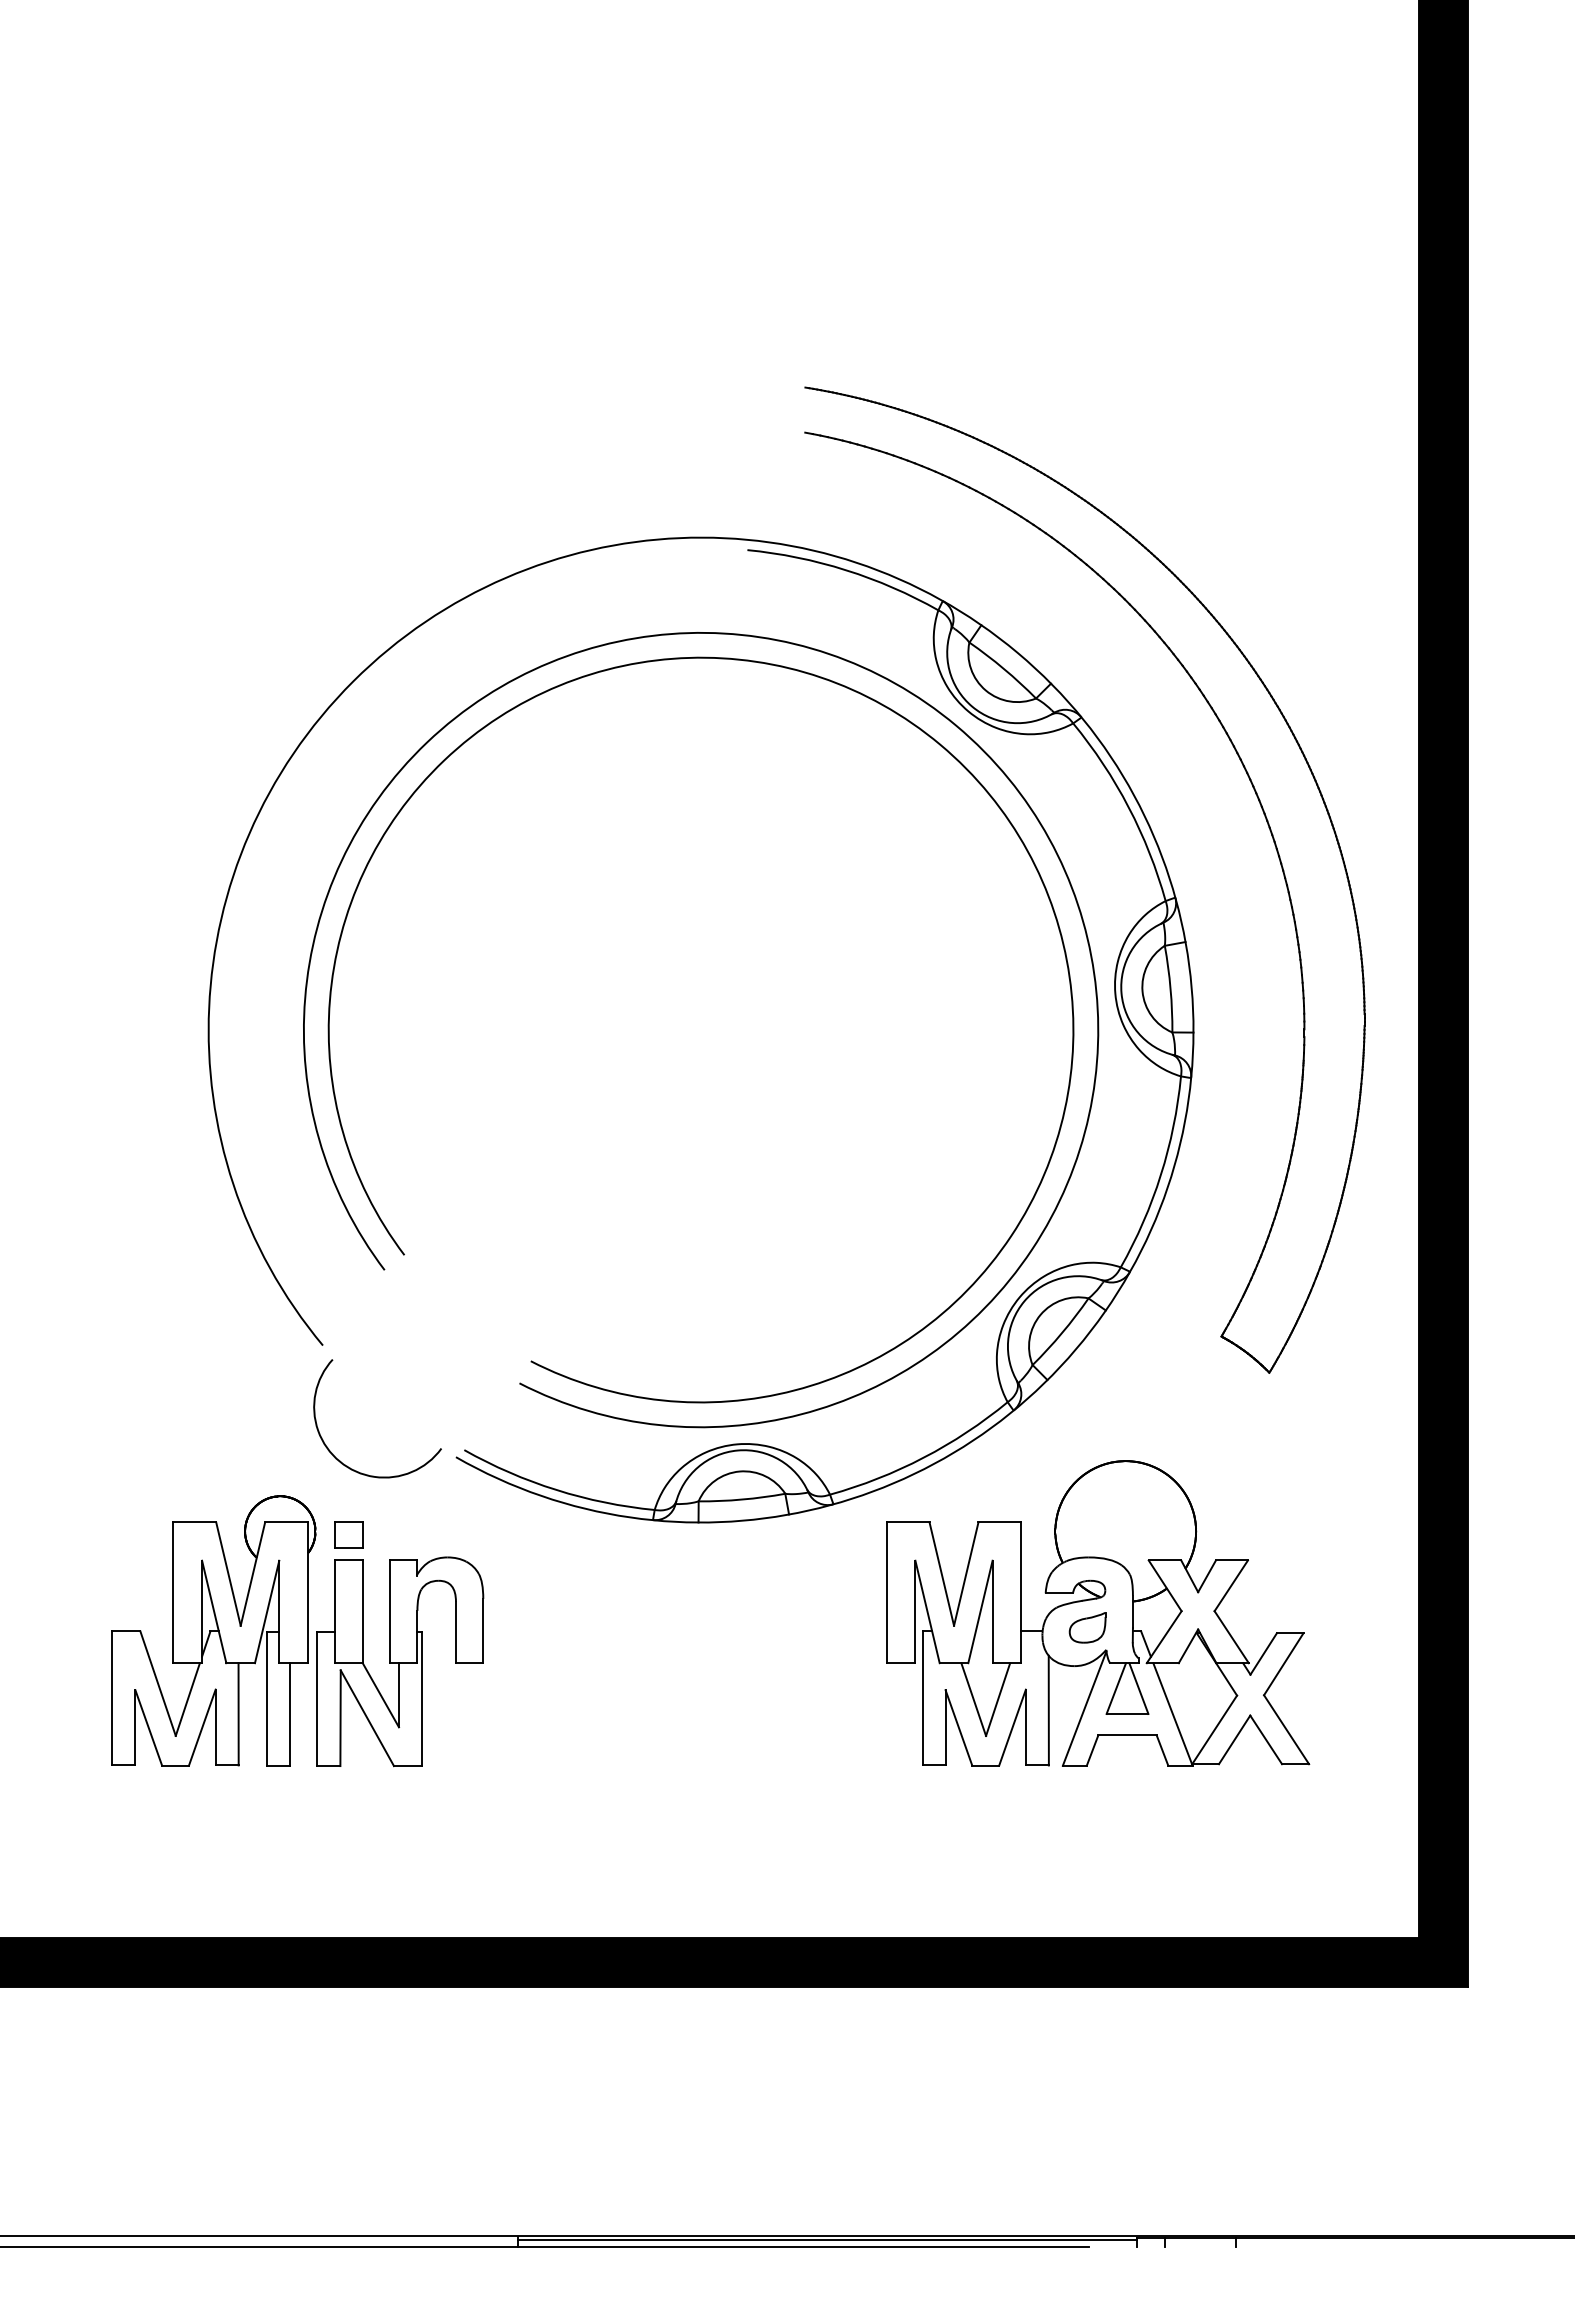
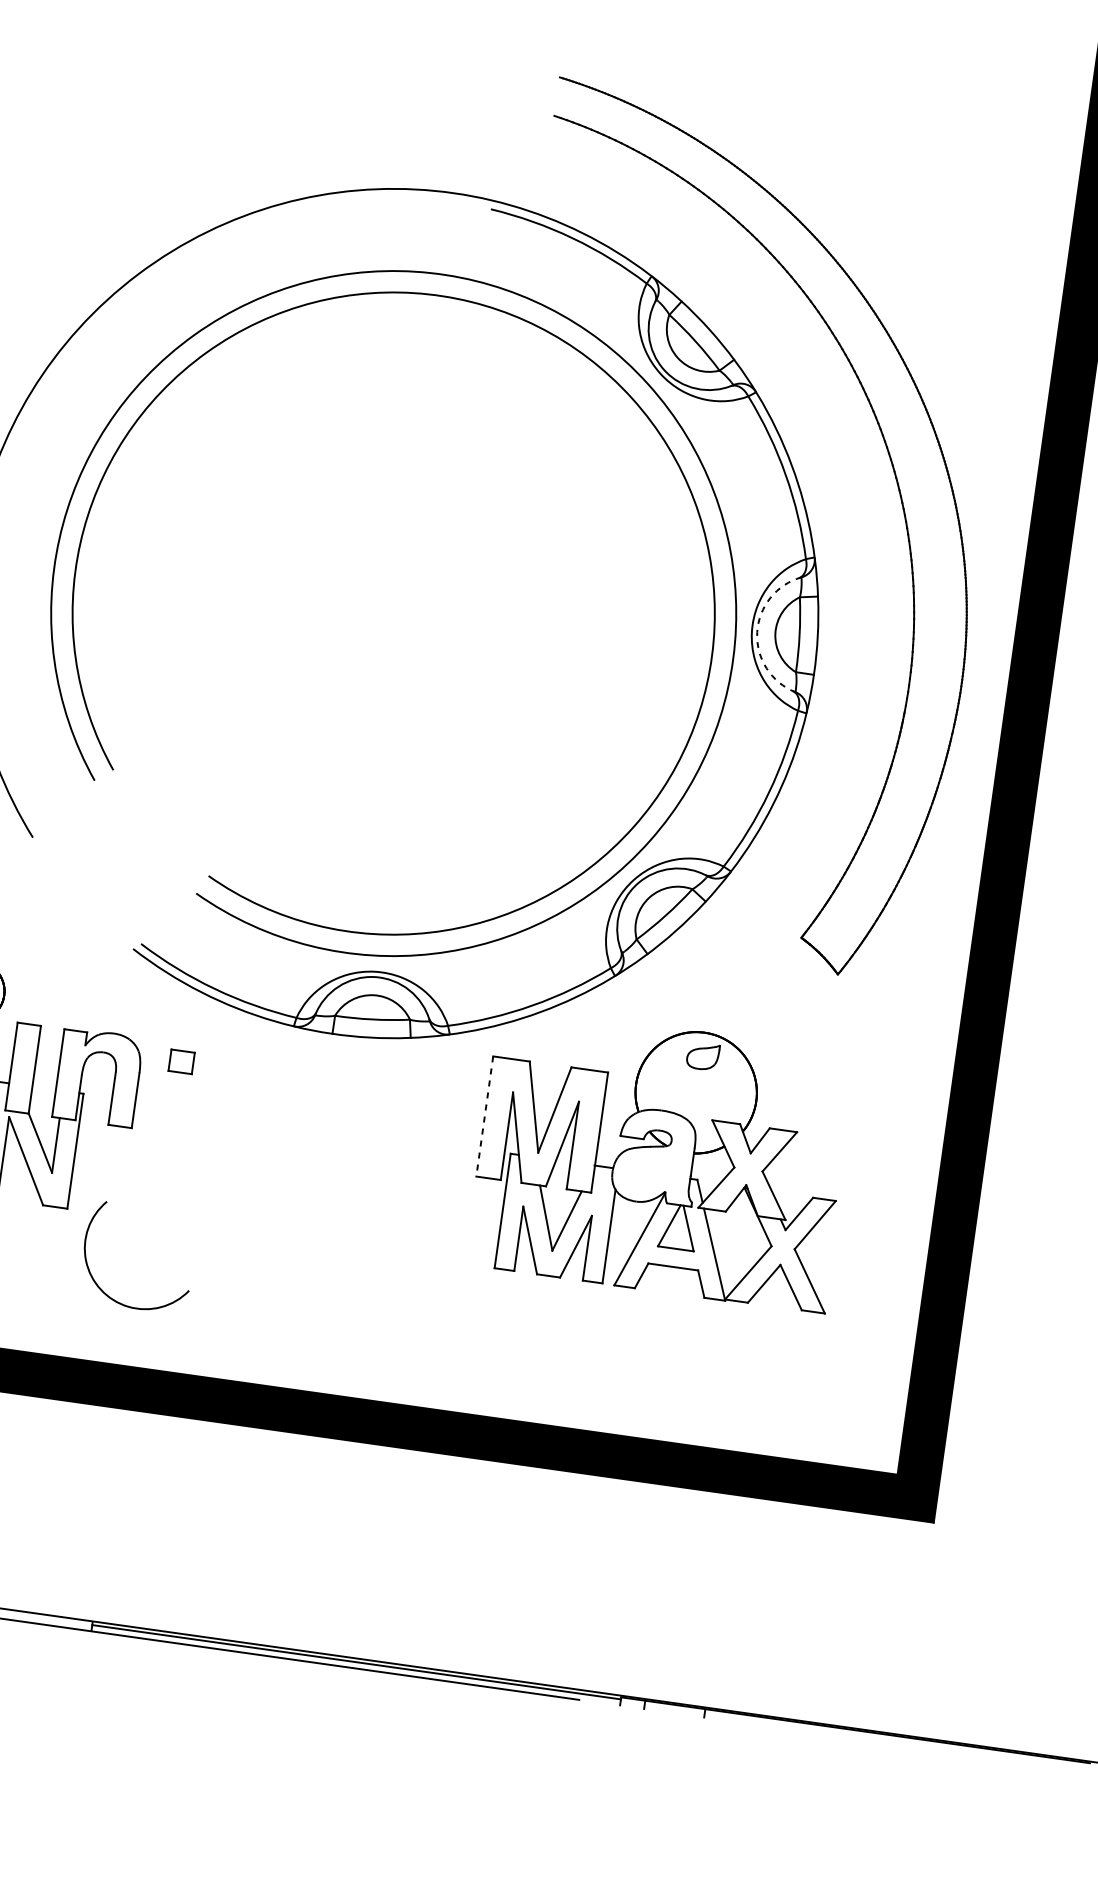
arc: (1121, 993) -> (757, 632), solid -> dashed
arc: (347, 1465) -> (106, 1293), moved
part: (348, 1534) -> (181, 1061), moved
line: (886, 1593) -> (484, 1117), solid -> dashed
part: (1087, 1627) -> (702, 1056), moved

